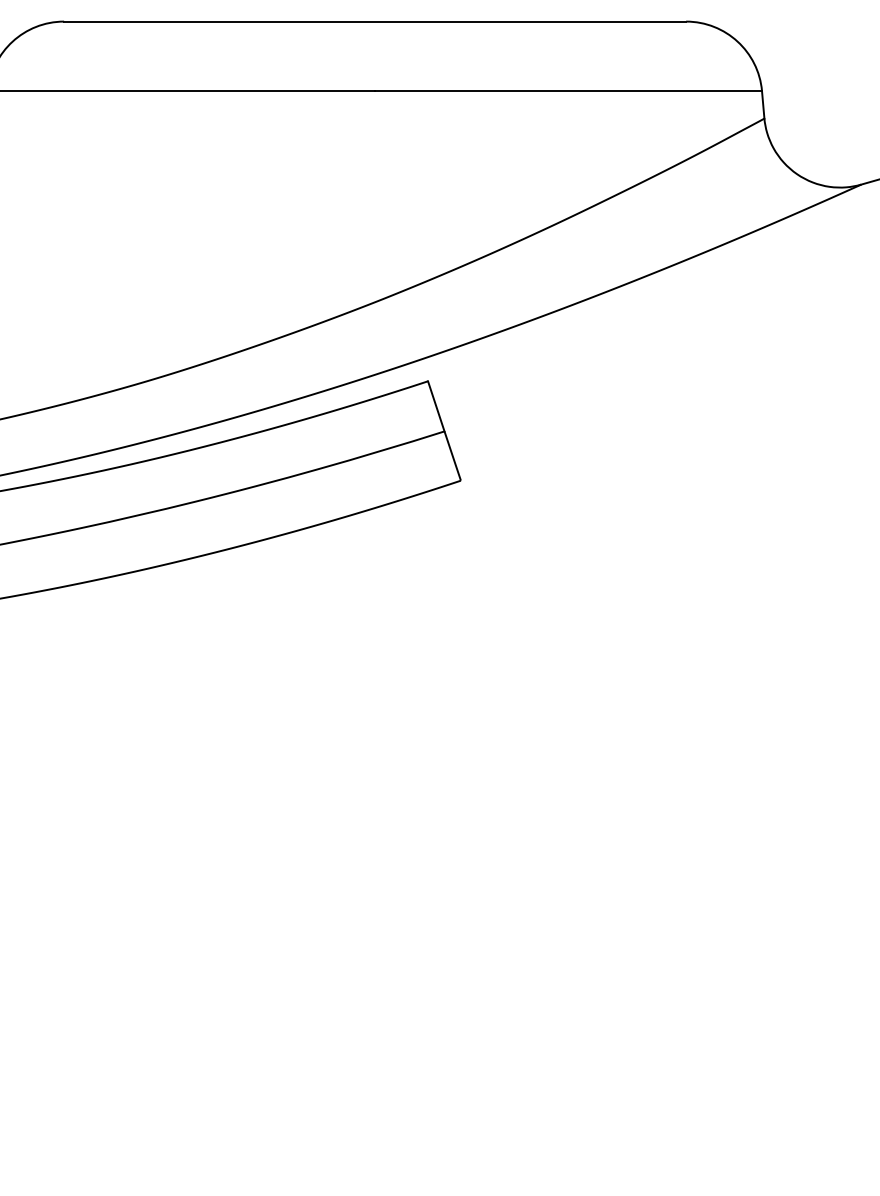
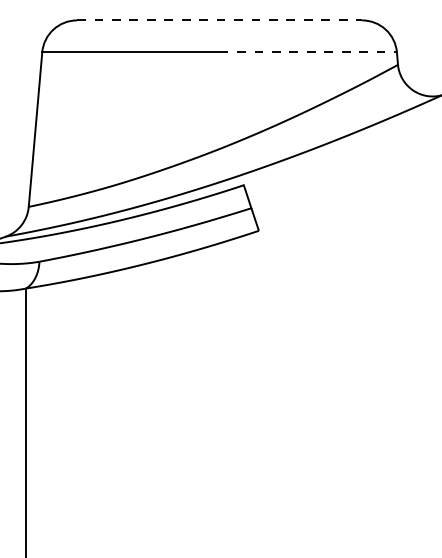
line: (374, 21) -> (219, 20), solid -> dashed
line: (569, 91) -> (308, 52), solid -> dashed

